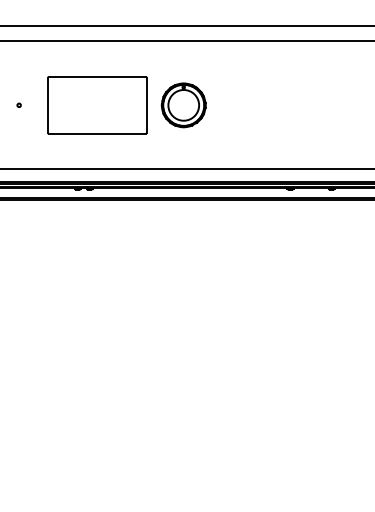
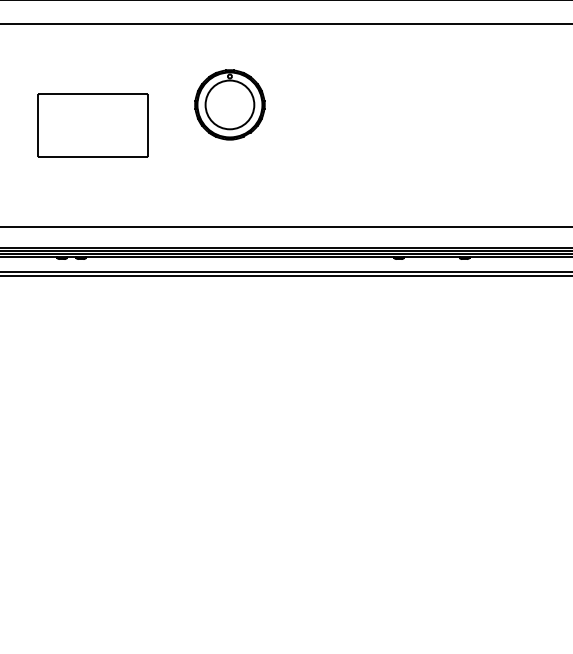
part: (97, 105) -> (93, 125), size x0.7
part: (183, 105) -> (229, 105), moved

